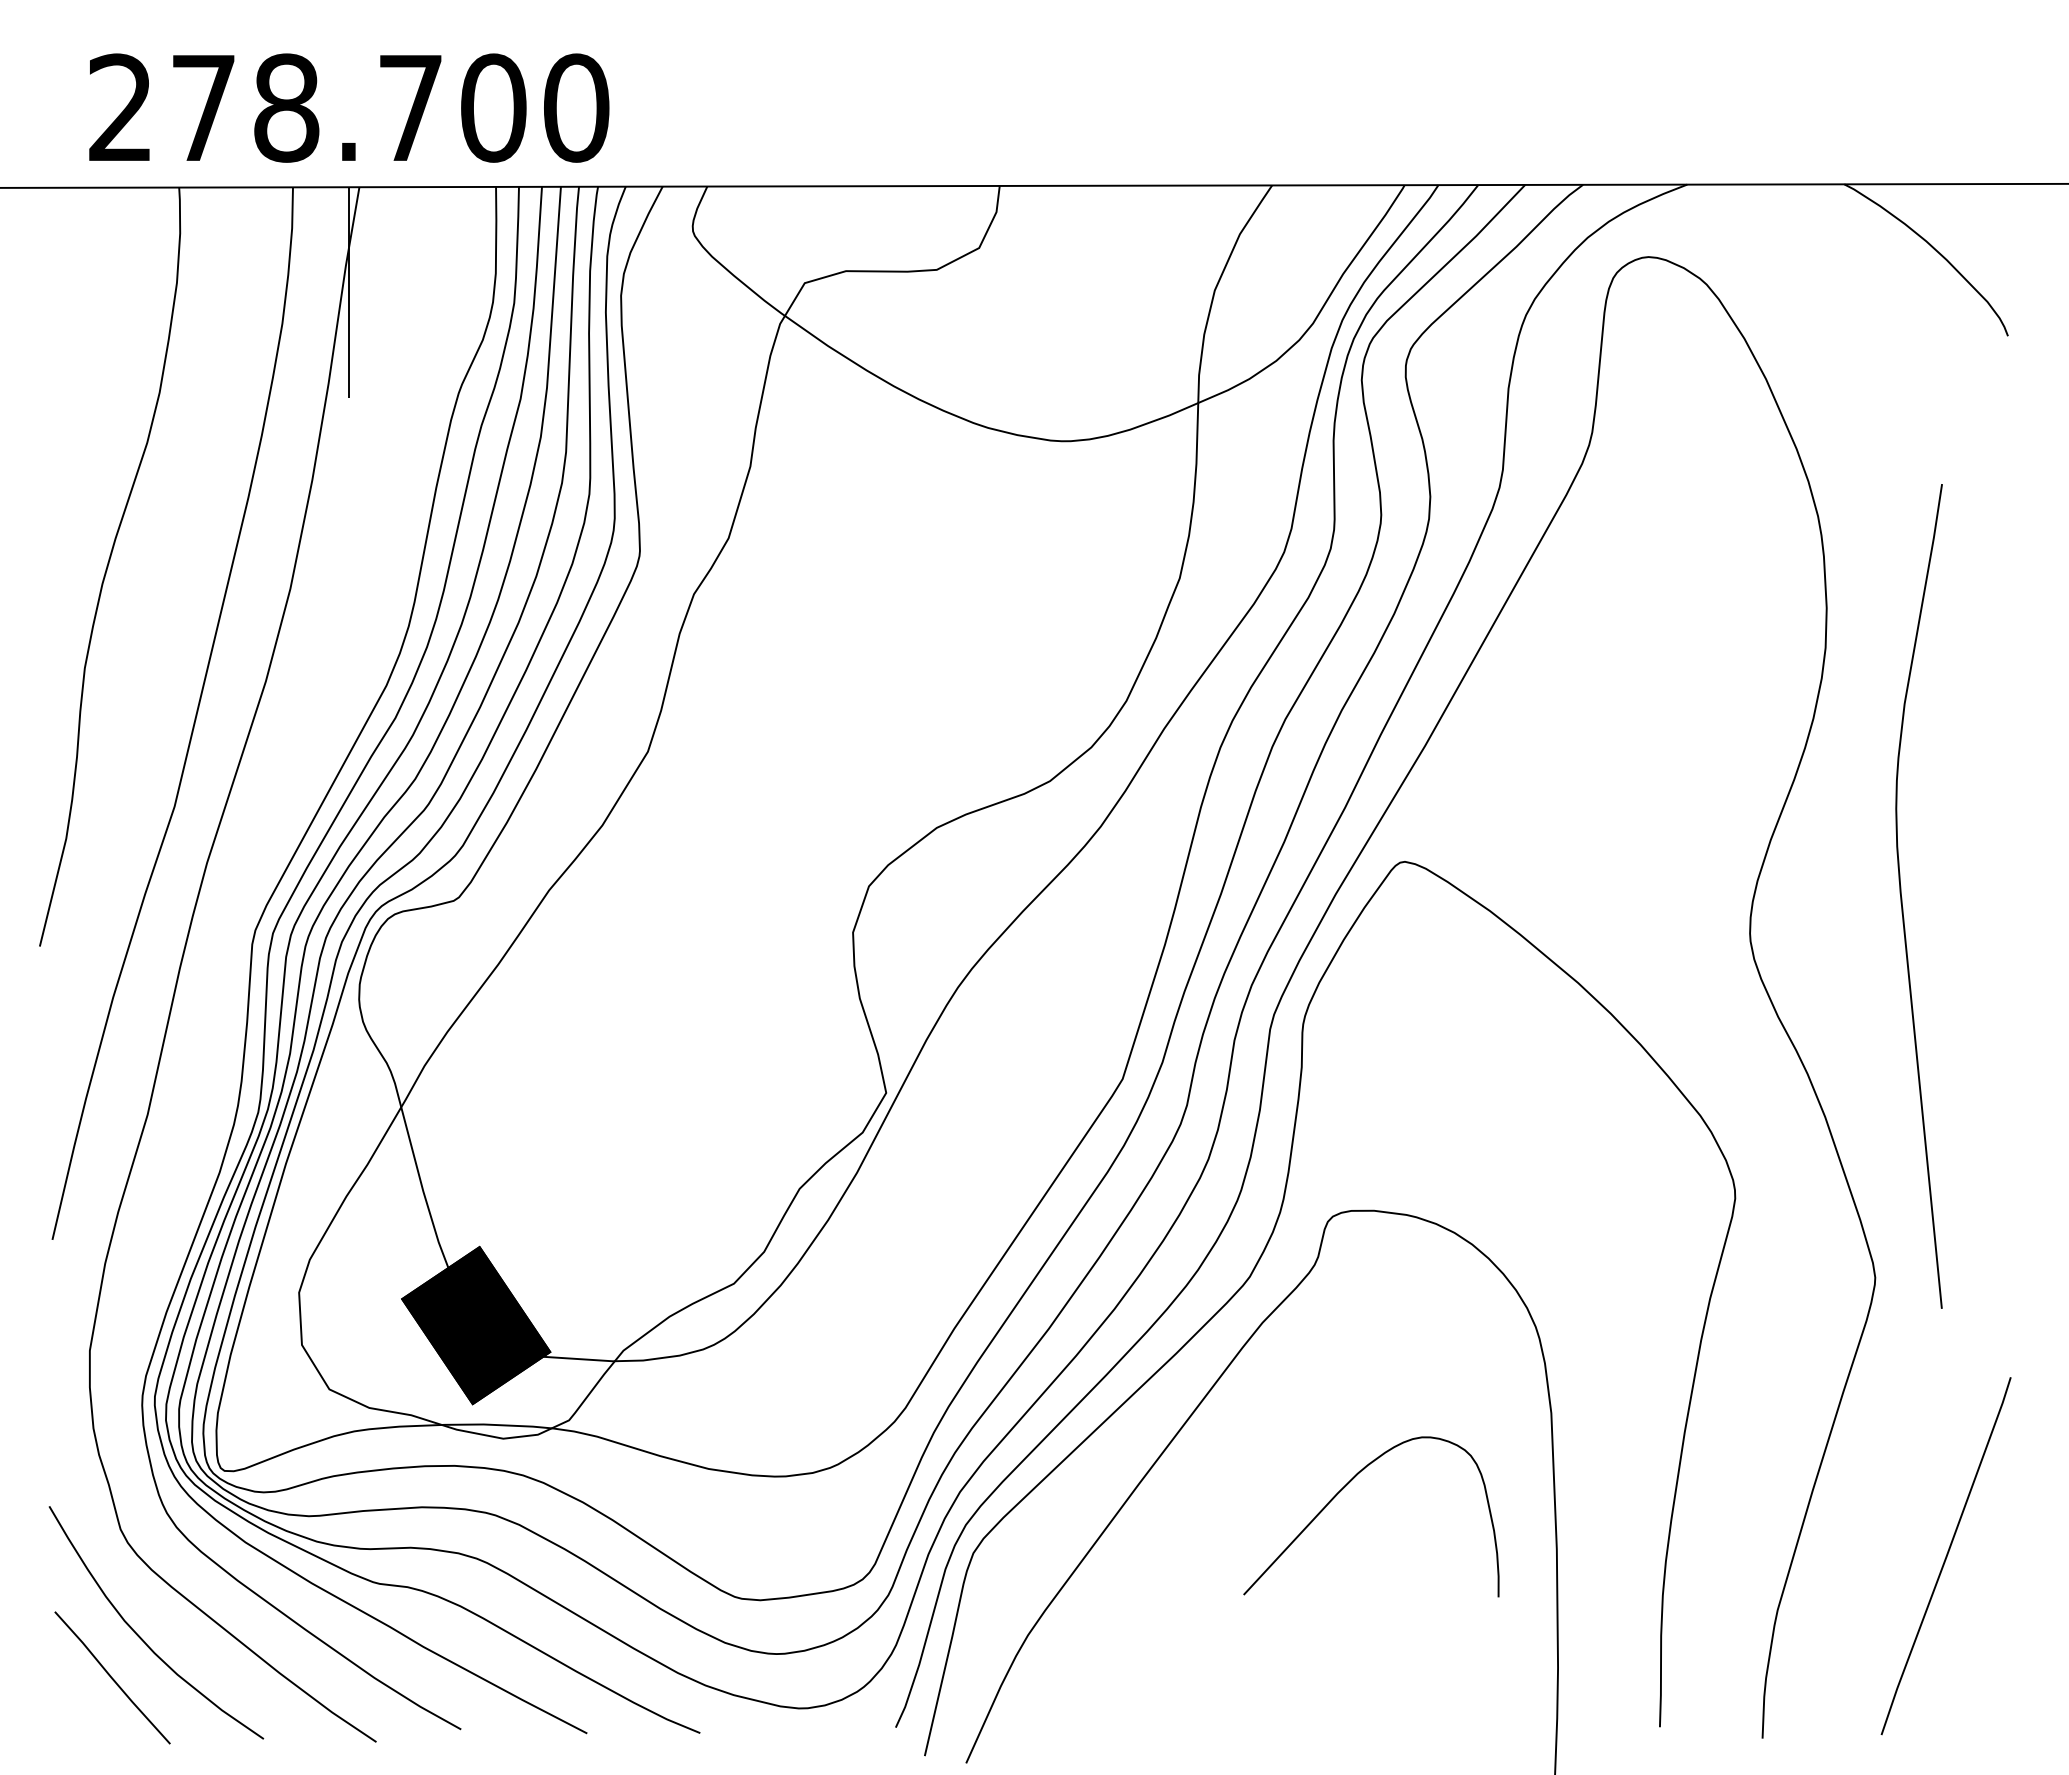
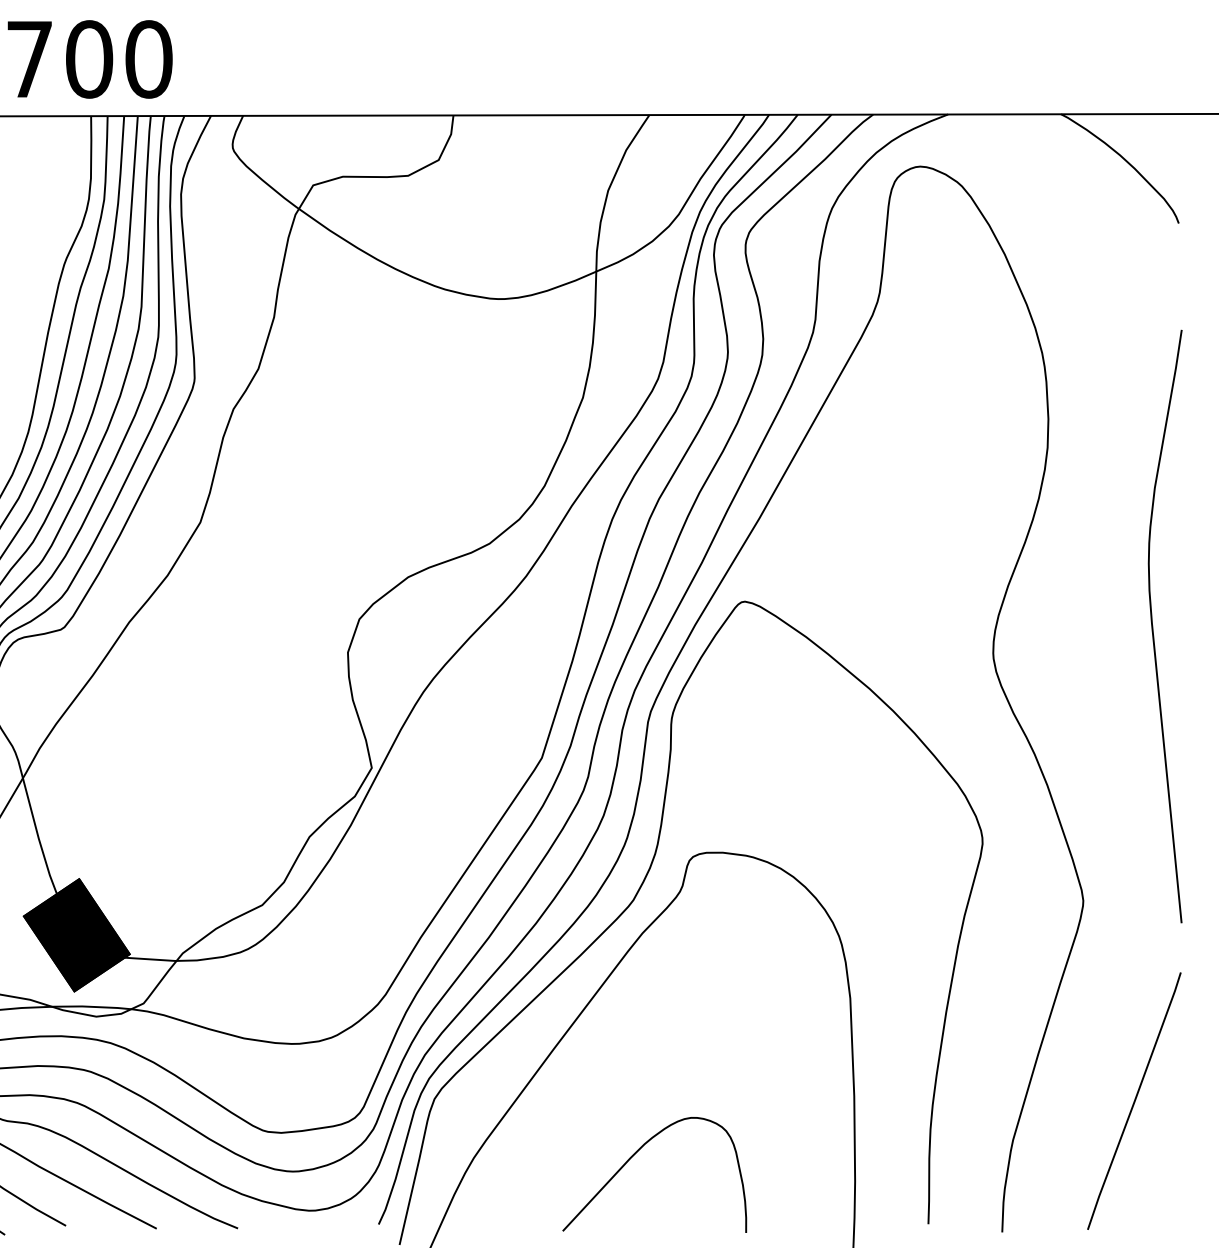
curve: (1902, 897) -> (1153, 627), moved
curve: (1344, 1488) -> (635, 1154), moved

